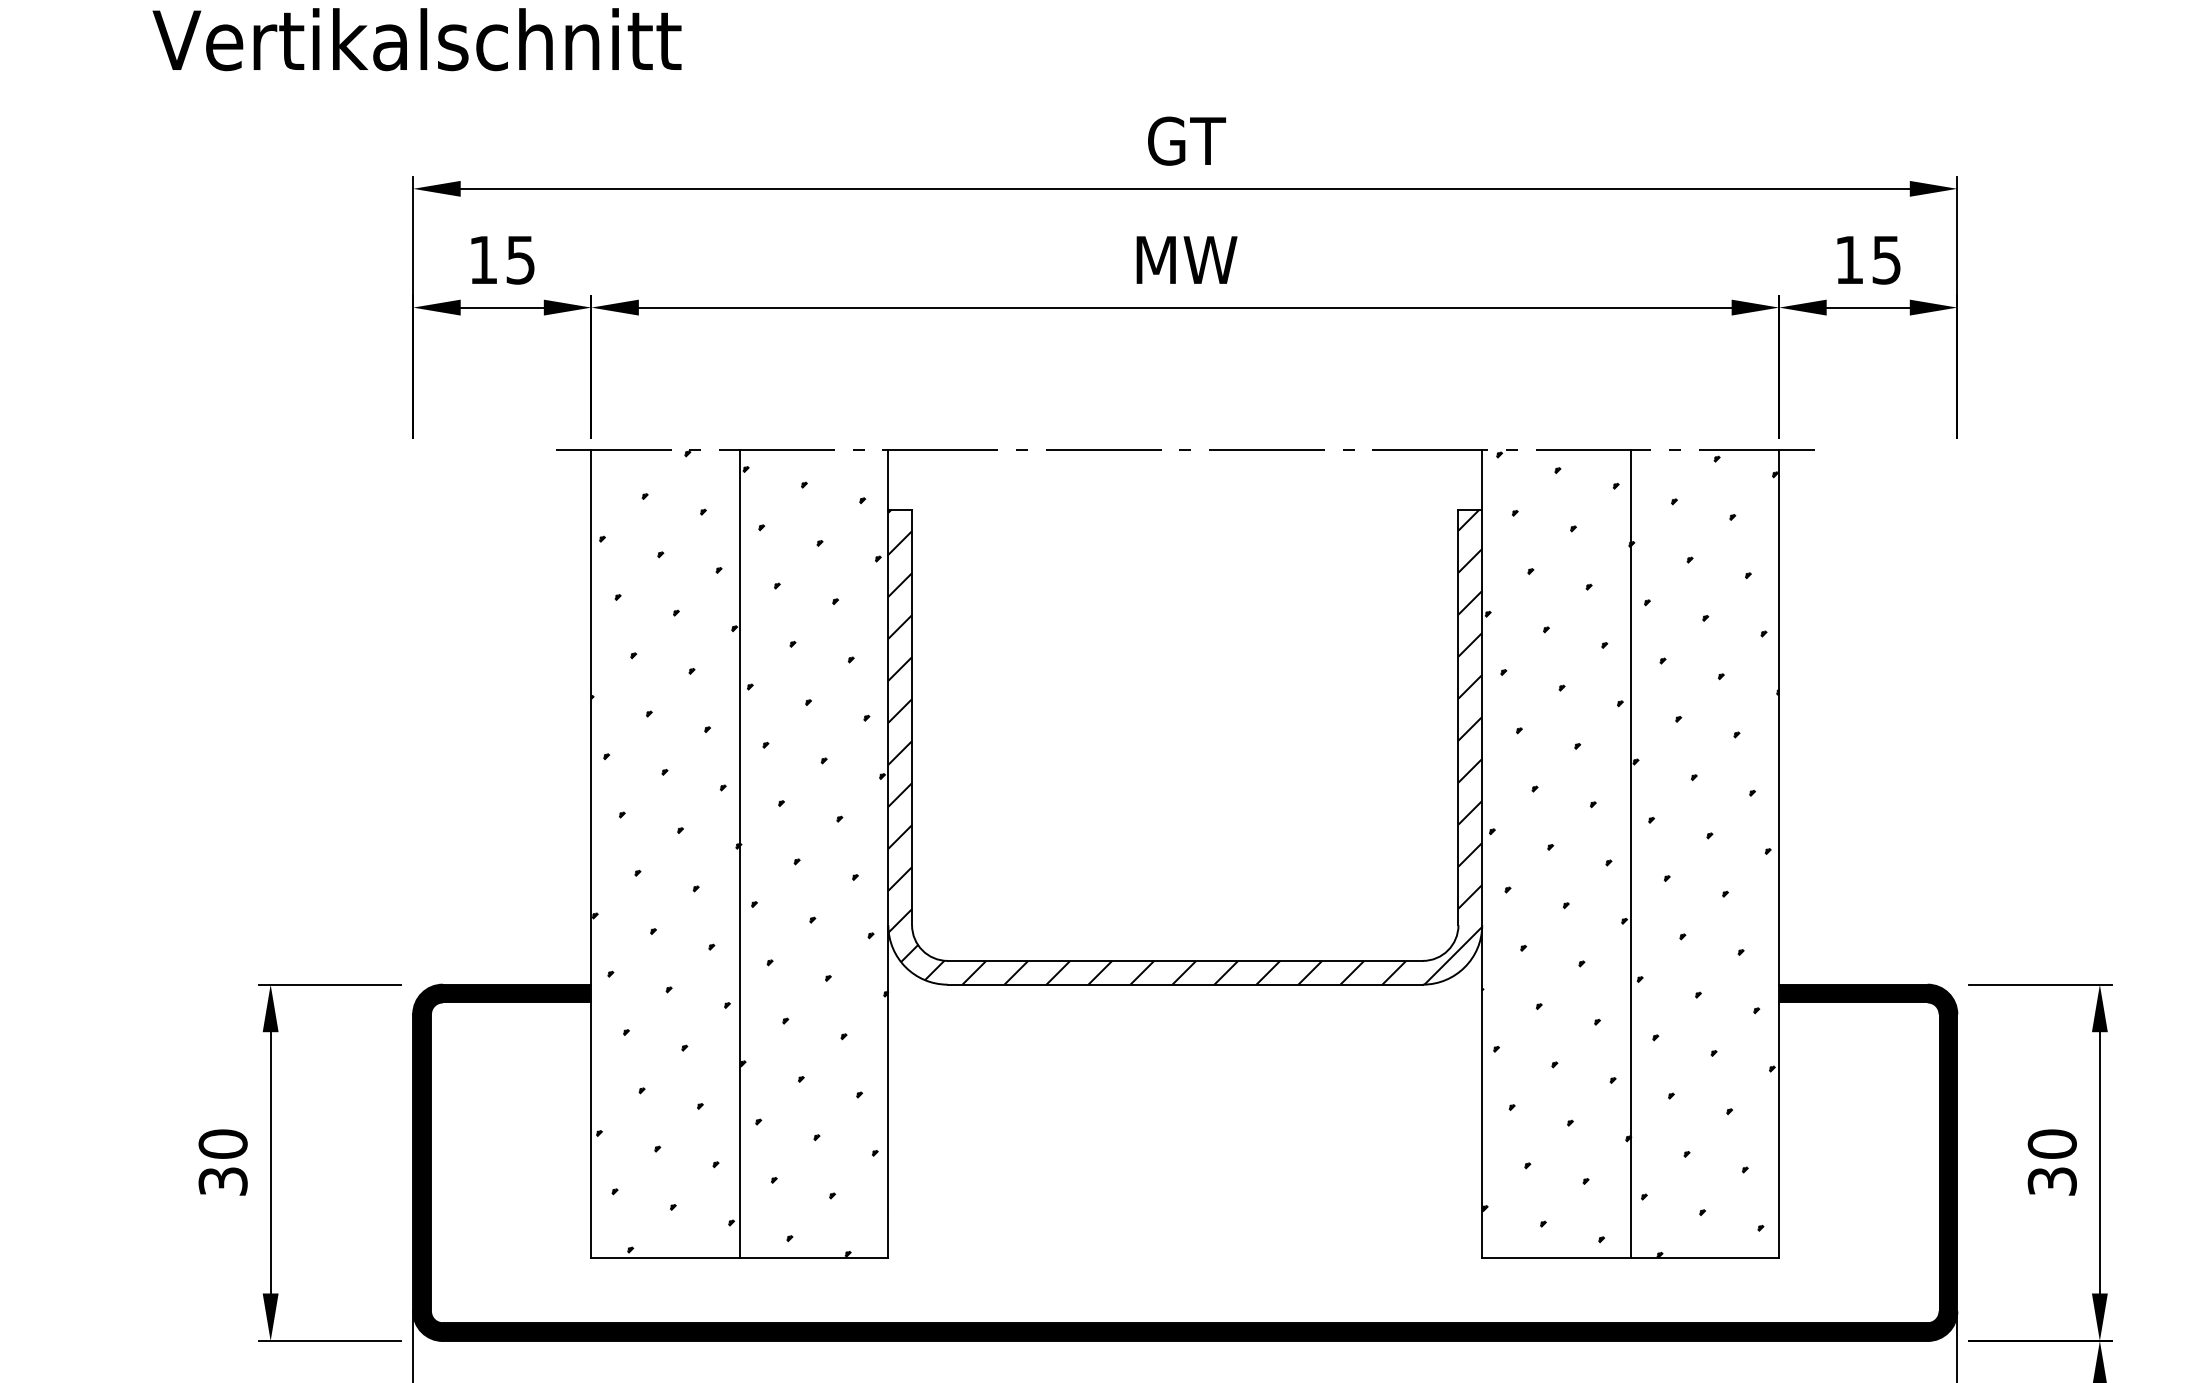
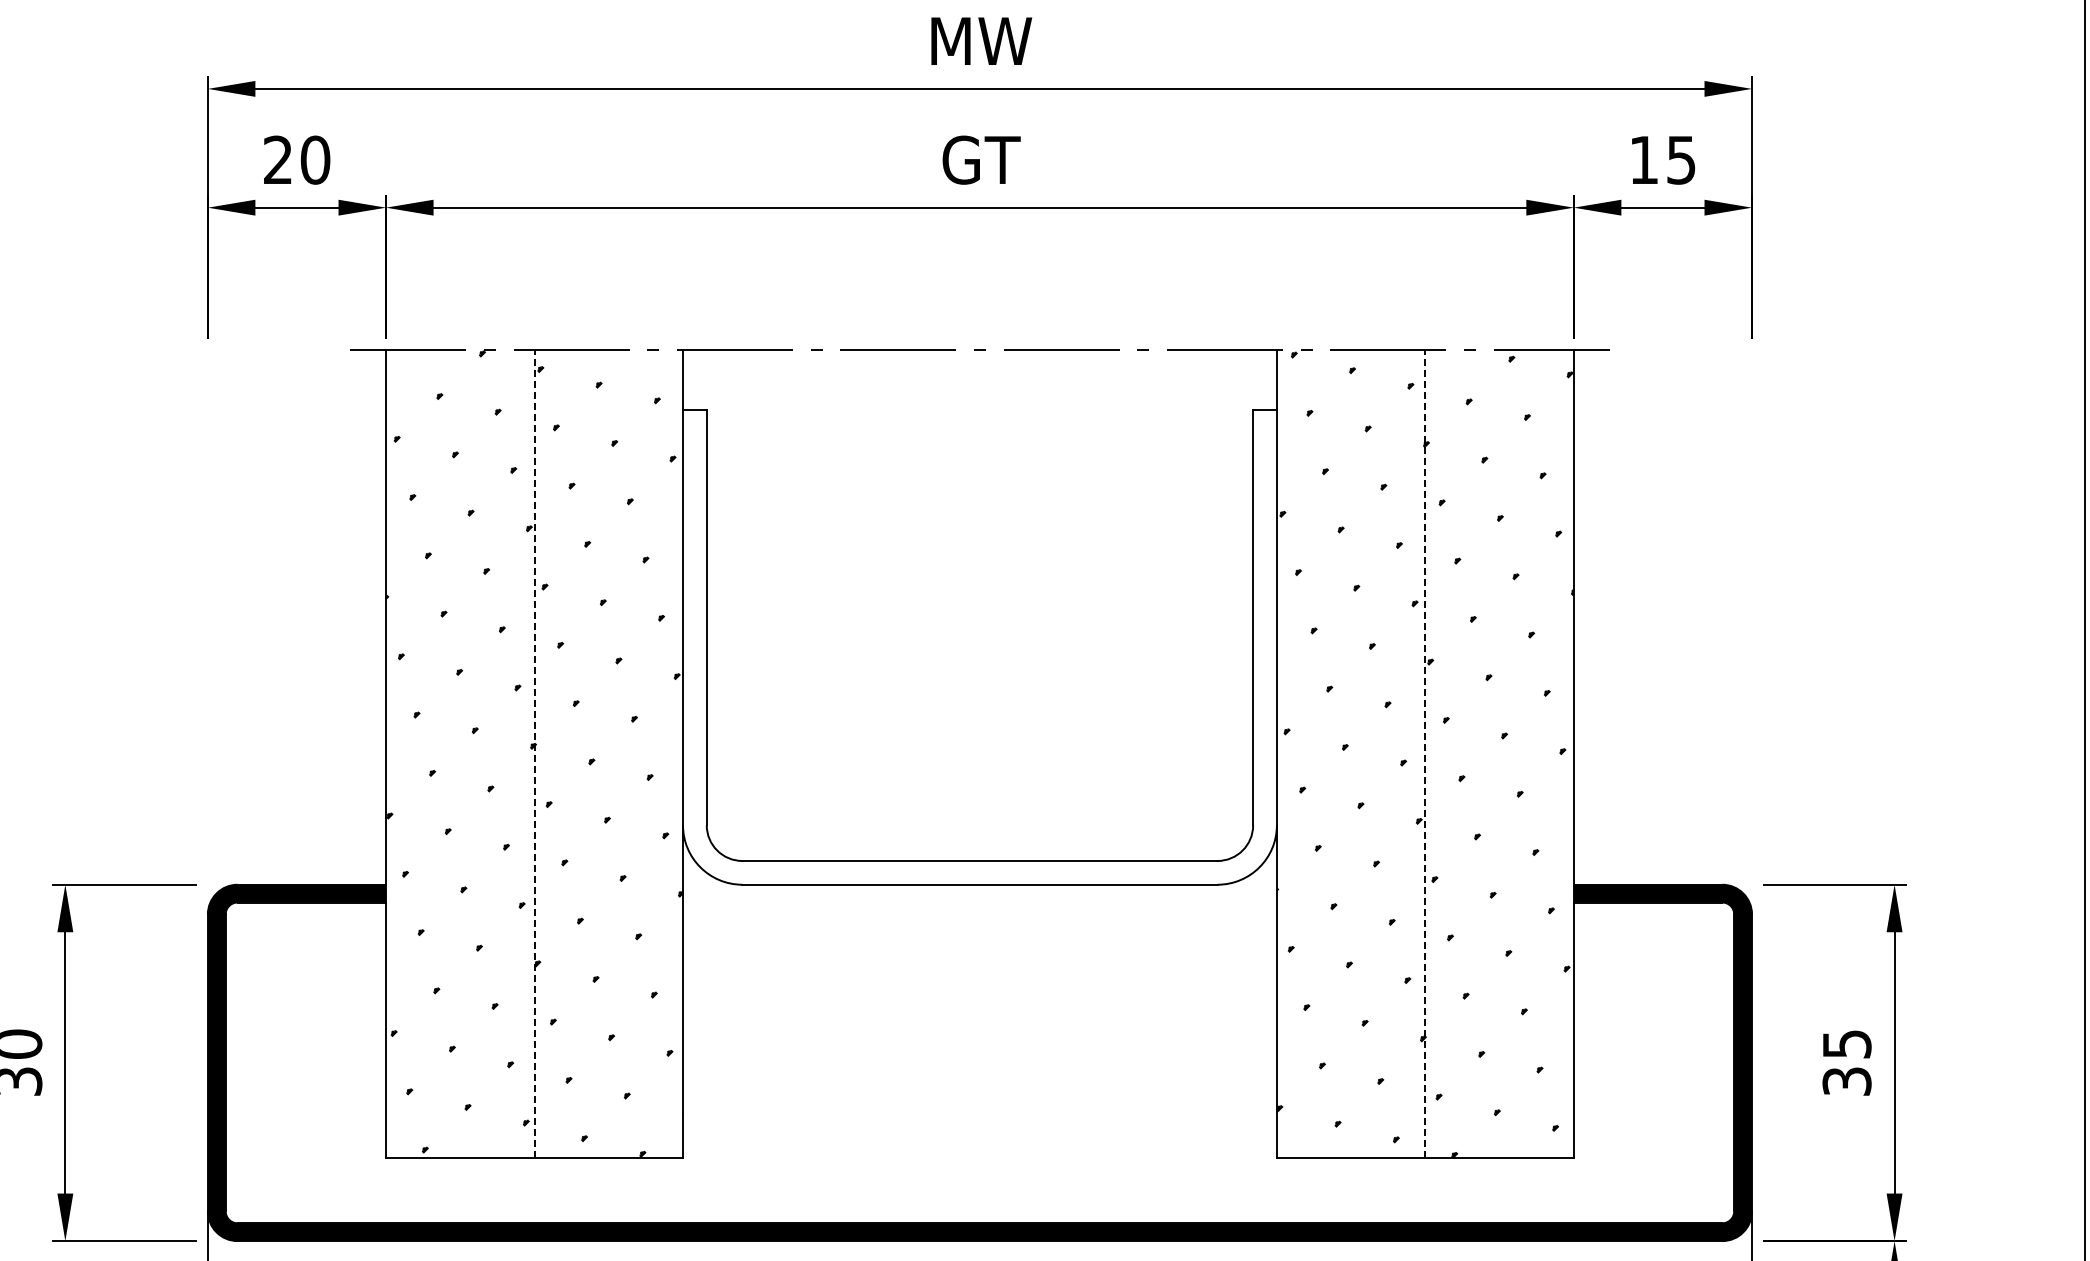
text: (1186, 140) -> (981, 40), GT -> MW
text: (502, 259) -> (297, 159), 15 -> 20
text: (1186, 259) -> (981, 159), MW -> GT
hatch: (1185, 746) -> (980, 646), removed
line: (739, 854) -> (534, 754), solid -> dashed
line: (1630, 854) -> (1425, 754), solid -> dashed
text: (2051, 1143) -> (1846, 1043), 30 -> 35

